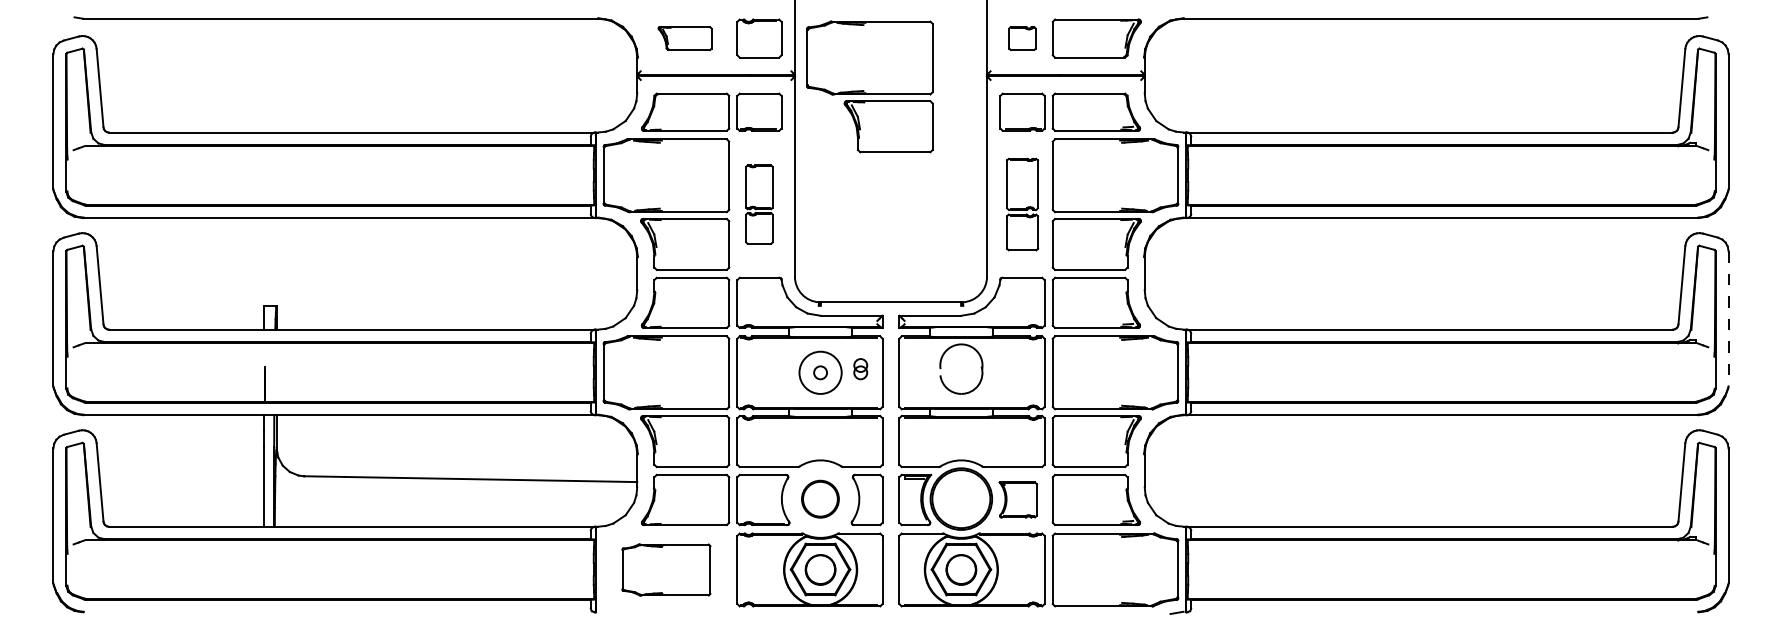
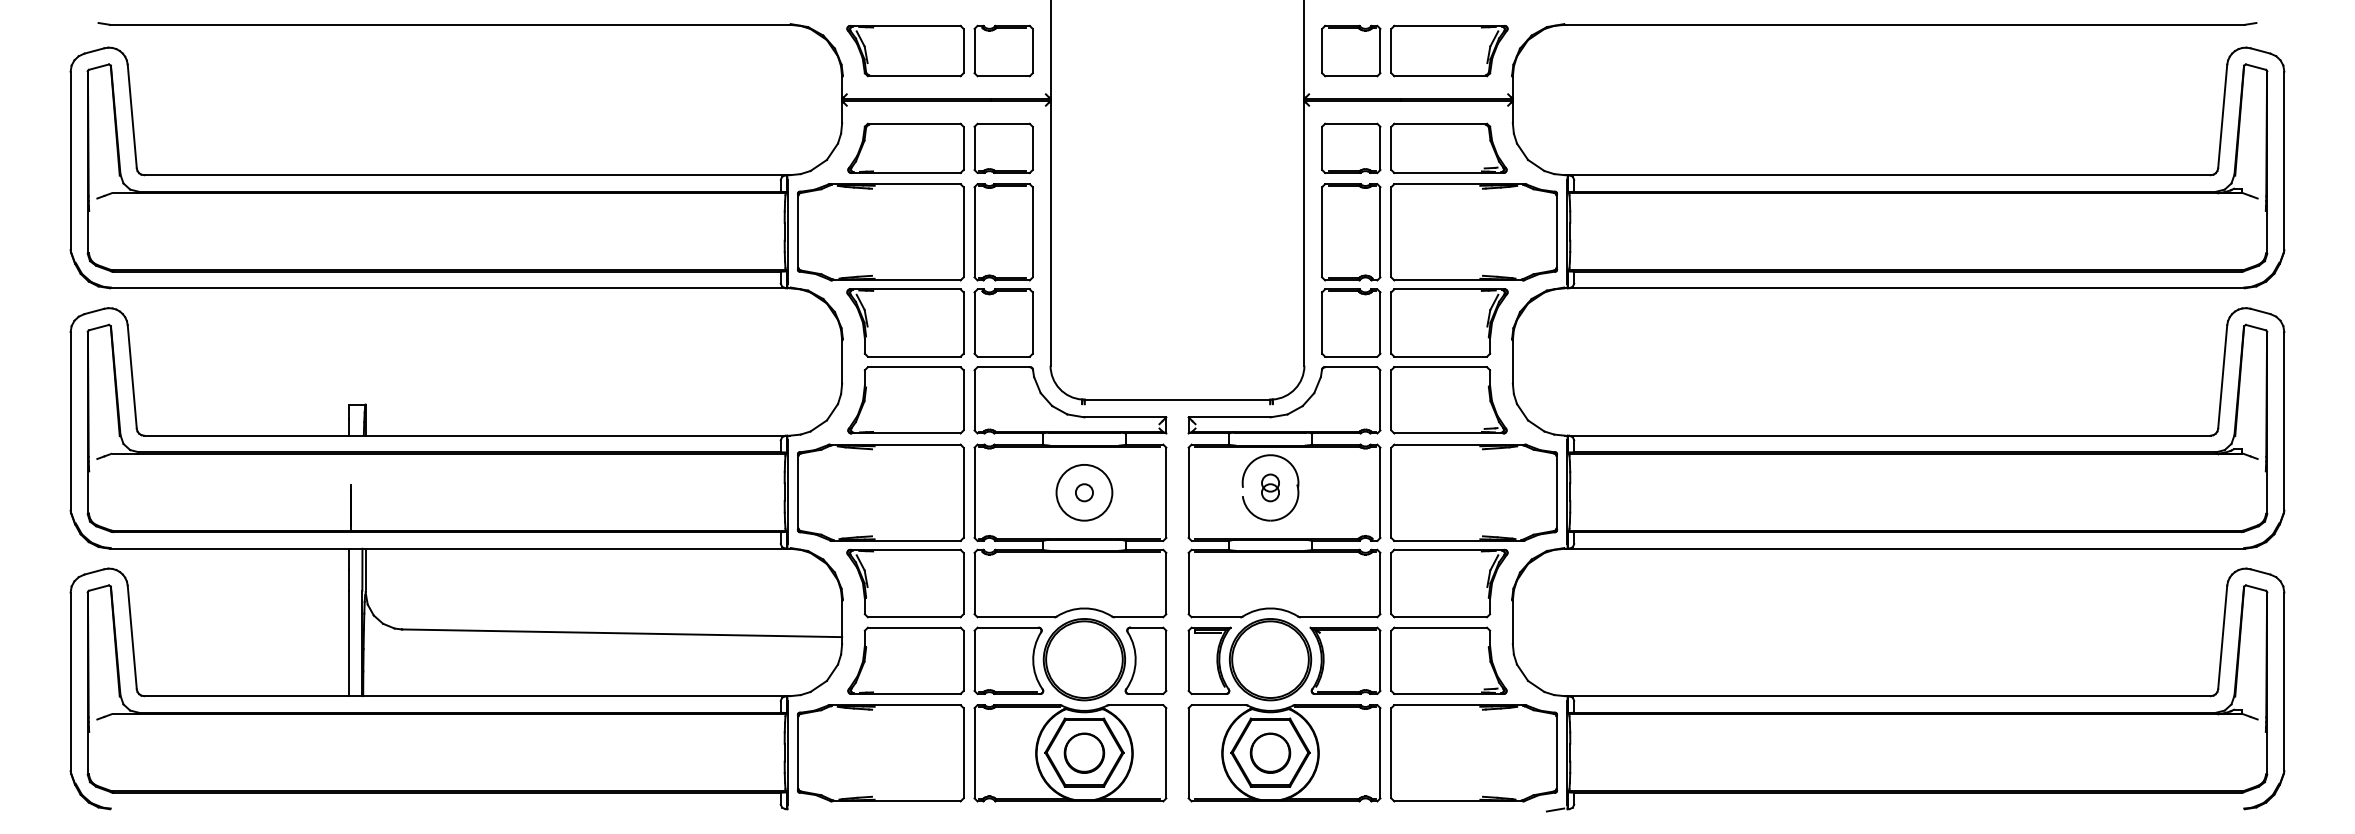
part: (685, 38) -> (905, 50), size x1.67
part: (1022, 38) -> (1351, 50), size x1.67
part: (869, 86) -> (1149, 114), removed
part: (759, 204) -> (1003, 270), size x1.67
part: (1022, 204) -> (1351, 270), size x1.43
line: (1728, 318) -> (2284, 421), dashed -> solid
part: (860, 368) -> (1270, 487), moved
part: (819, 498) -> (1083, 659), size x1.67
part: (1018, 499) -> (1345, 660), size x1.43
part: (666, 570) -> (880, 753), size x1.43

